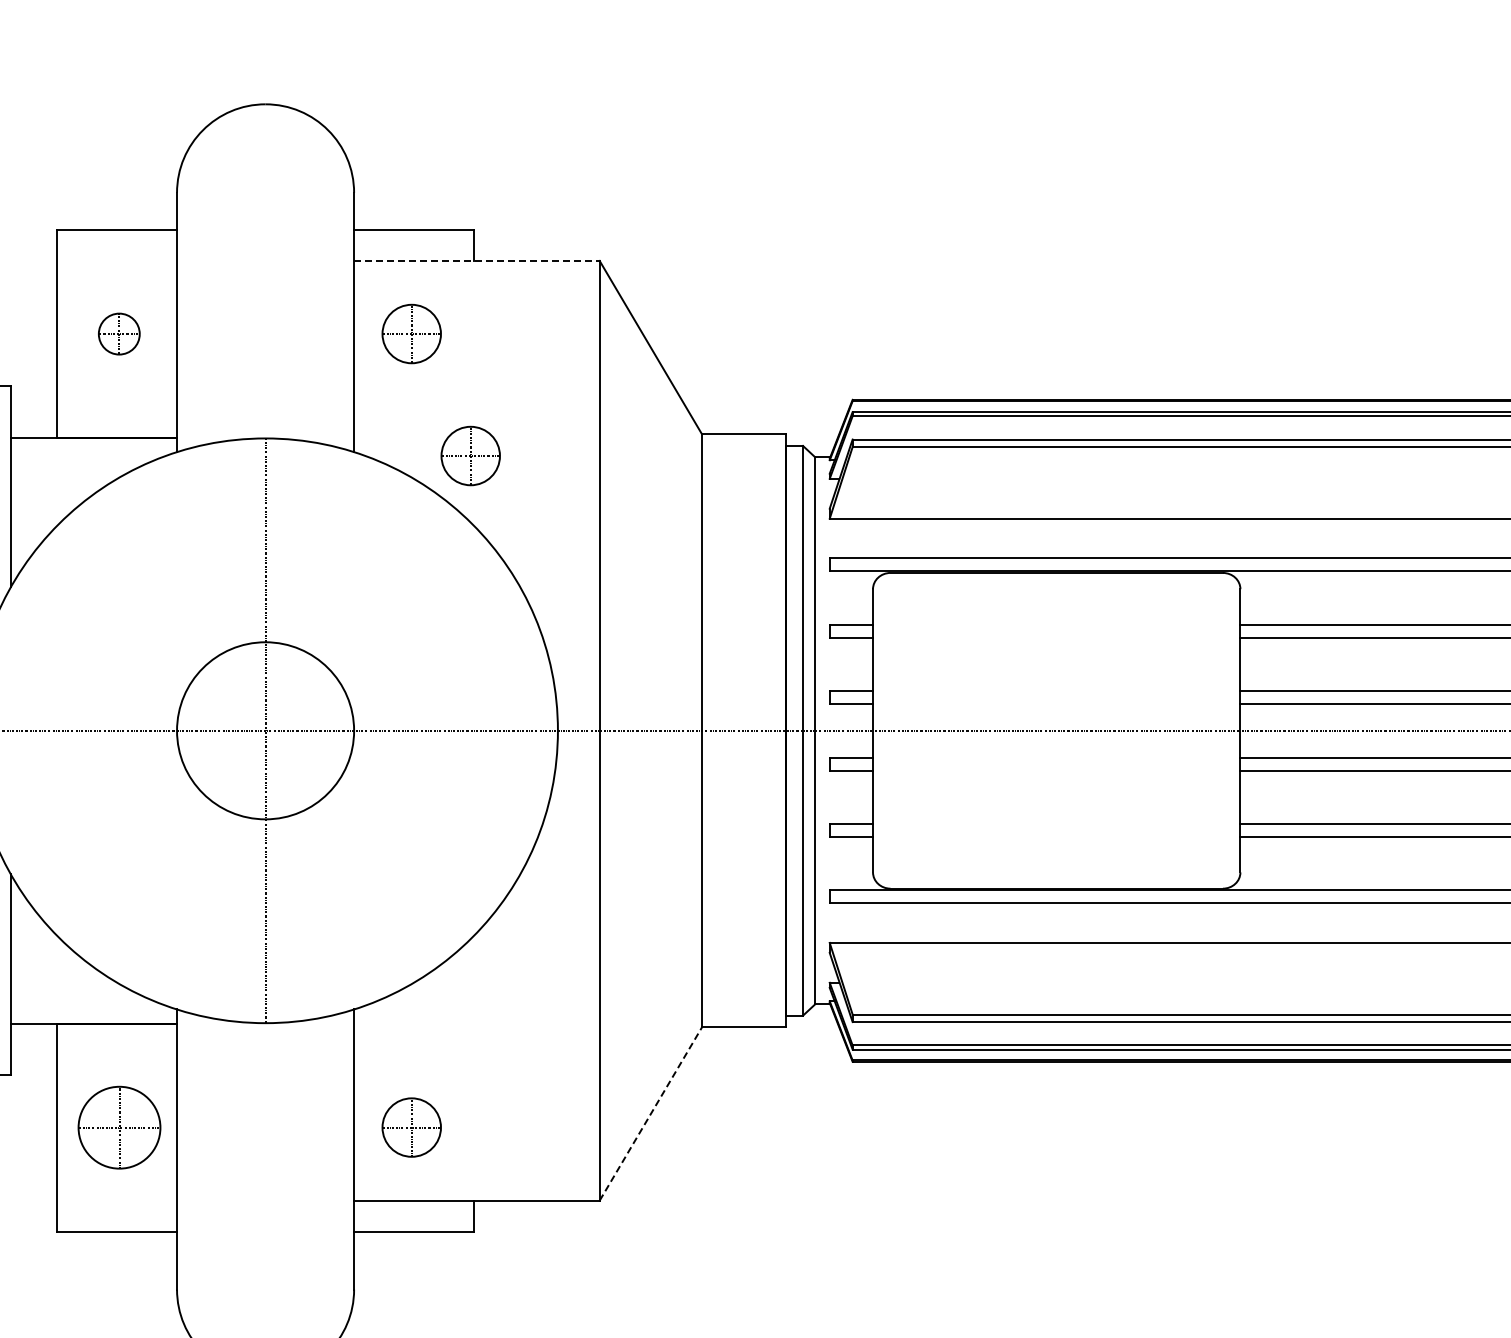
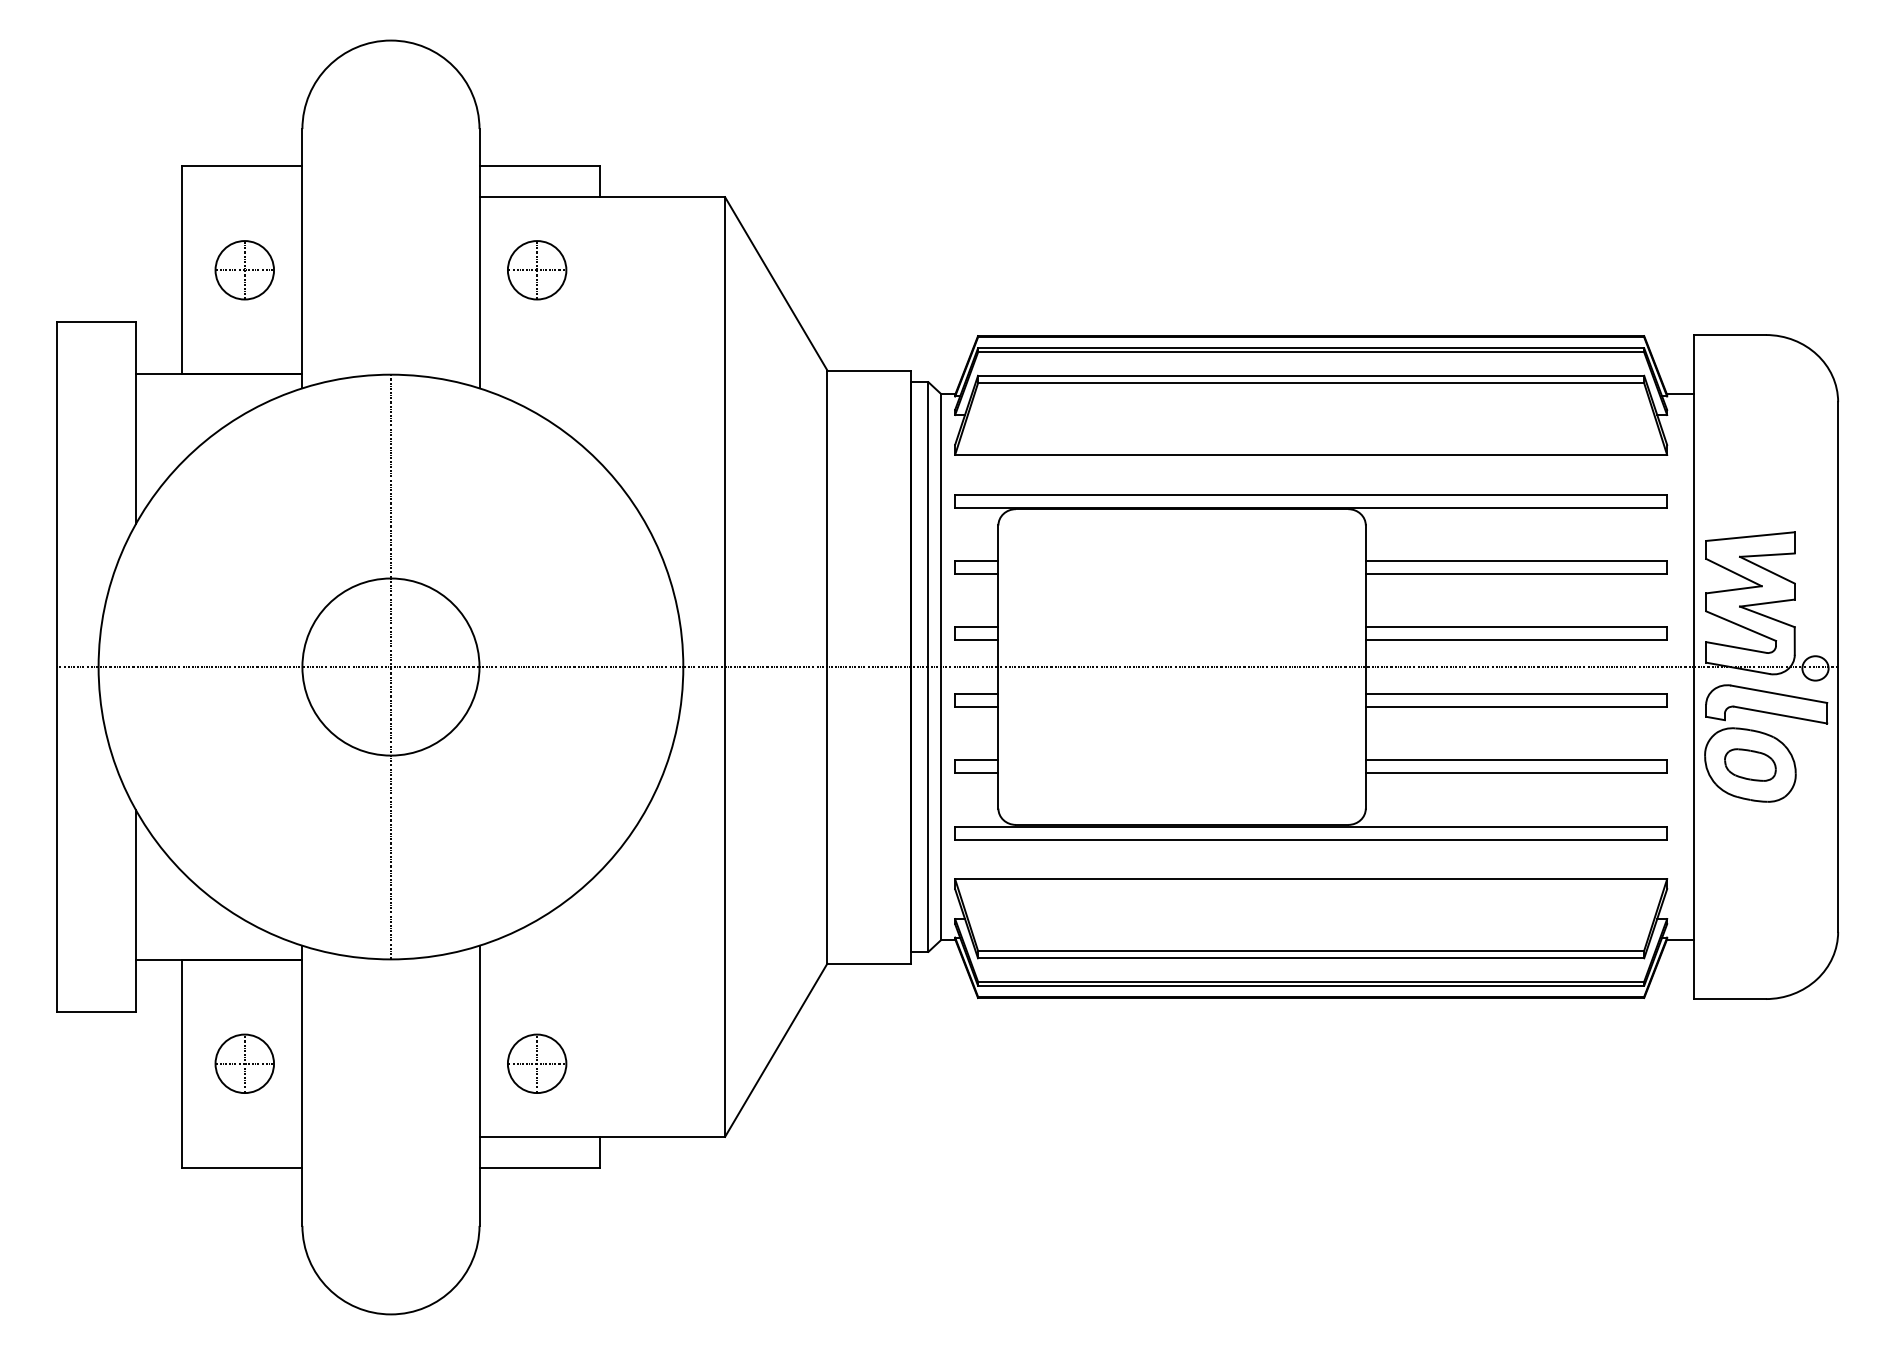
line: (477, 261) -> (602, 197), dashed -> solid
part: (119, 334) -> (244, 270), size x1.43
part: (471, 456) -> (596, 392), removed
line: (651, 1114) -> (776, 1050), dashed -> solid
part: (119, 1127) -> (244, 1063), size x0.71

